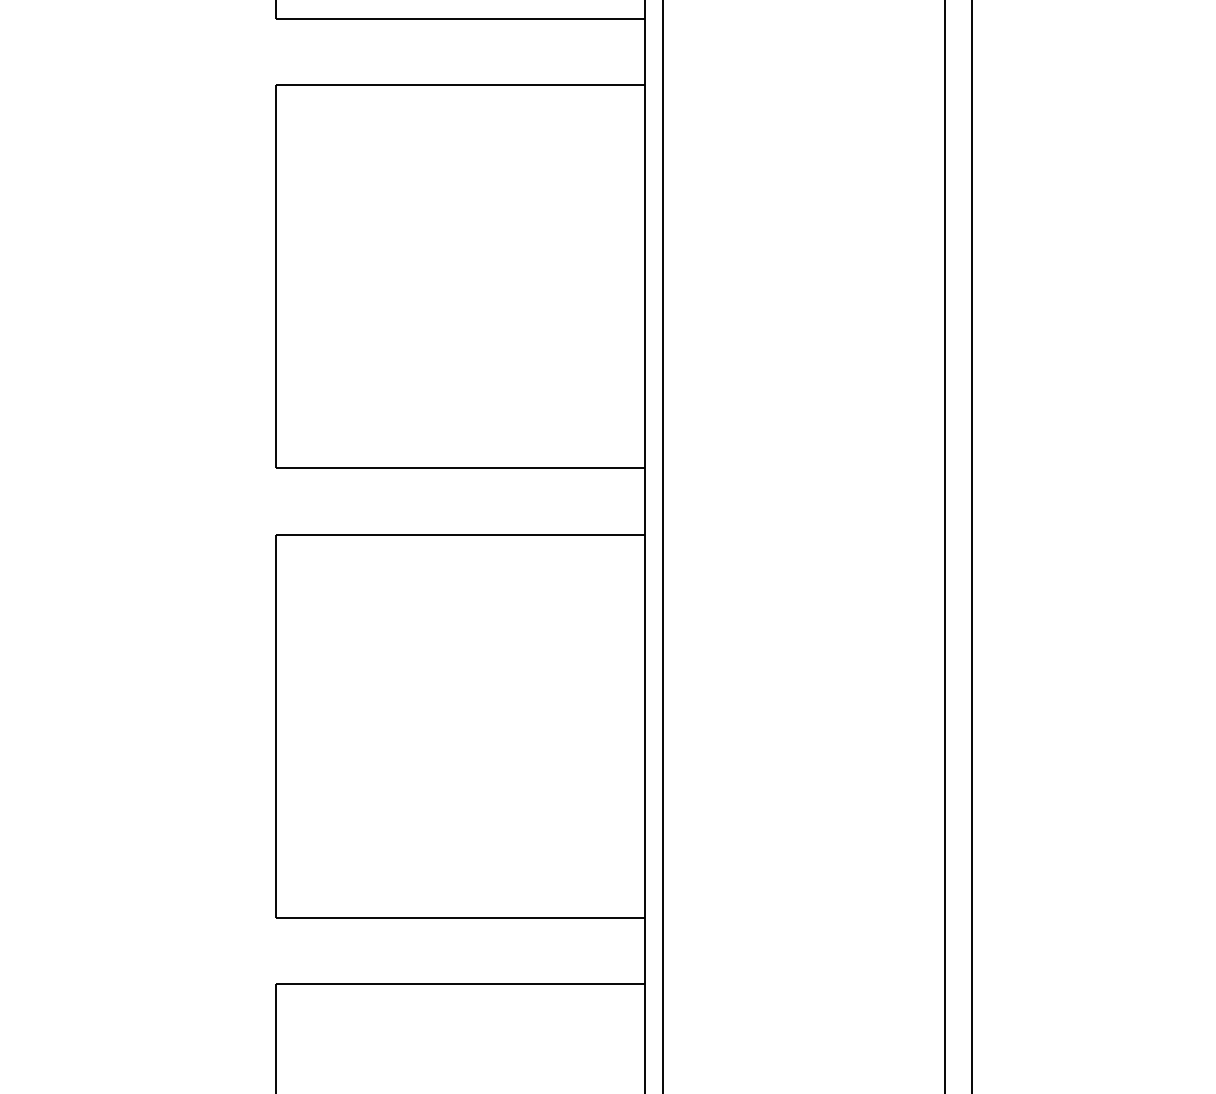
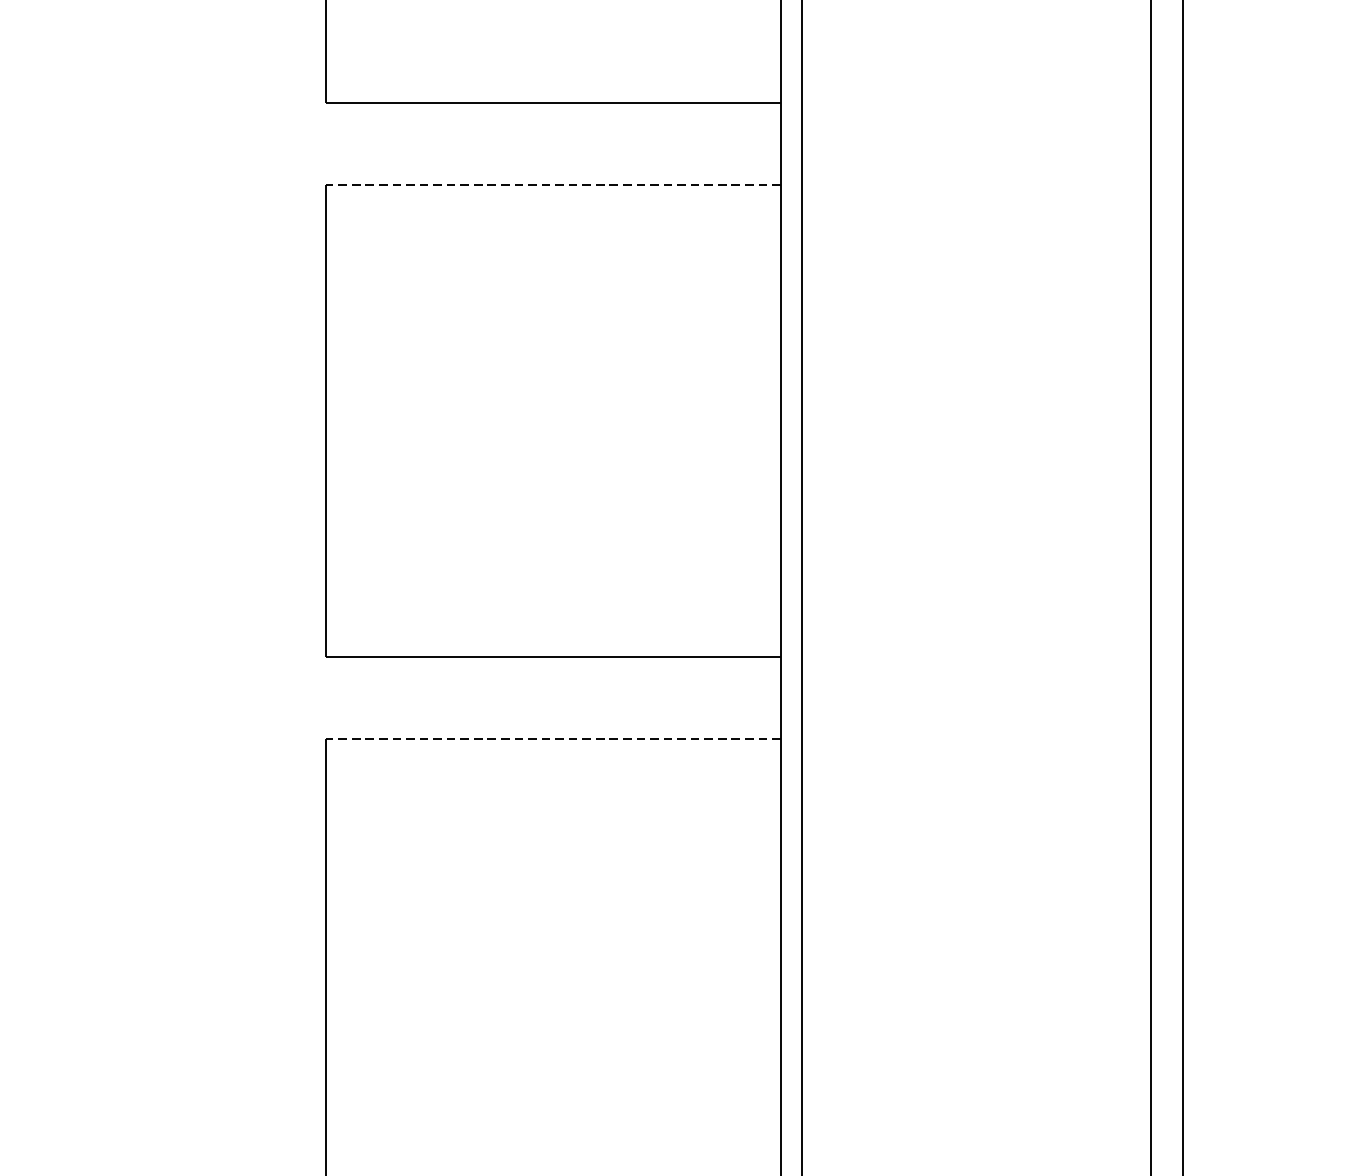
line: (460, 85) -> (553, 185), solid -> dashed
line: (460, 534) -> (553, 738), solid -> dashed

